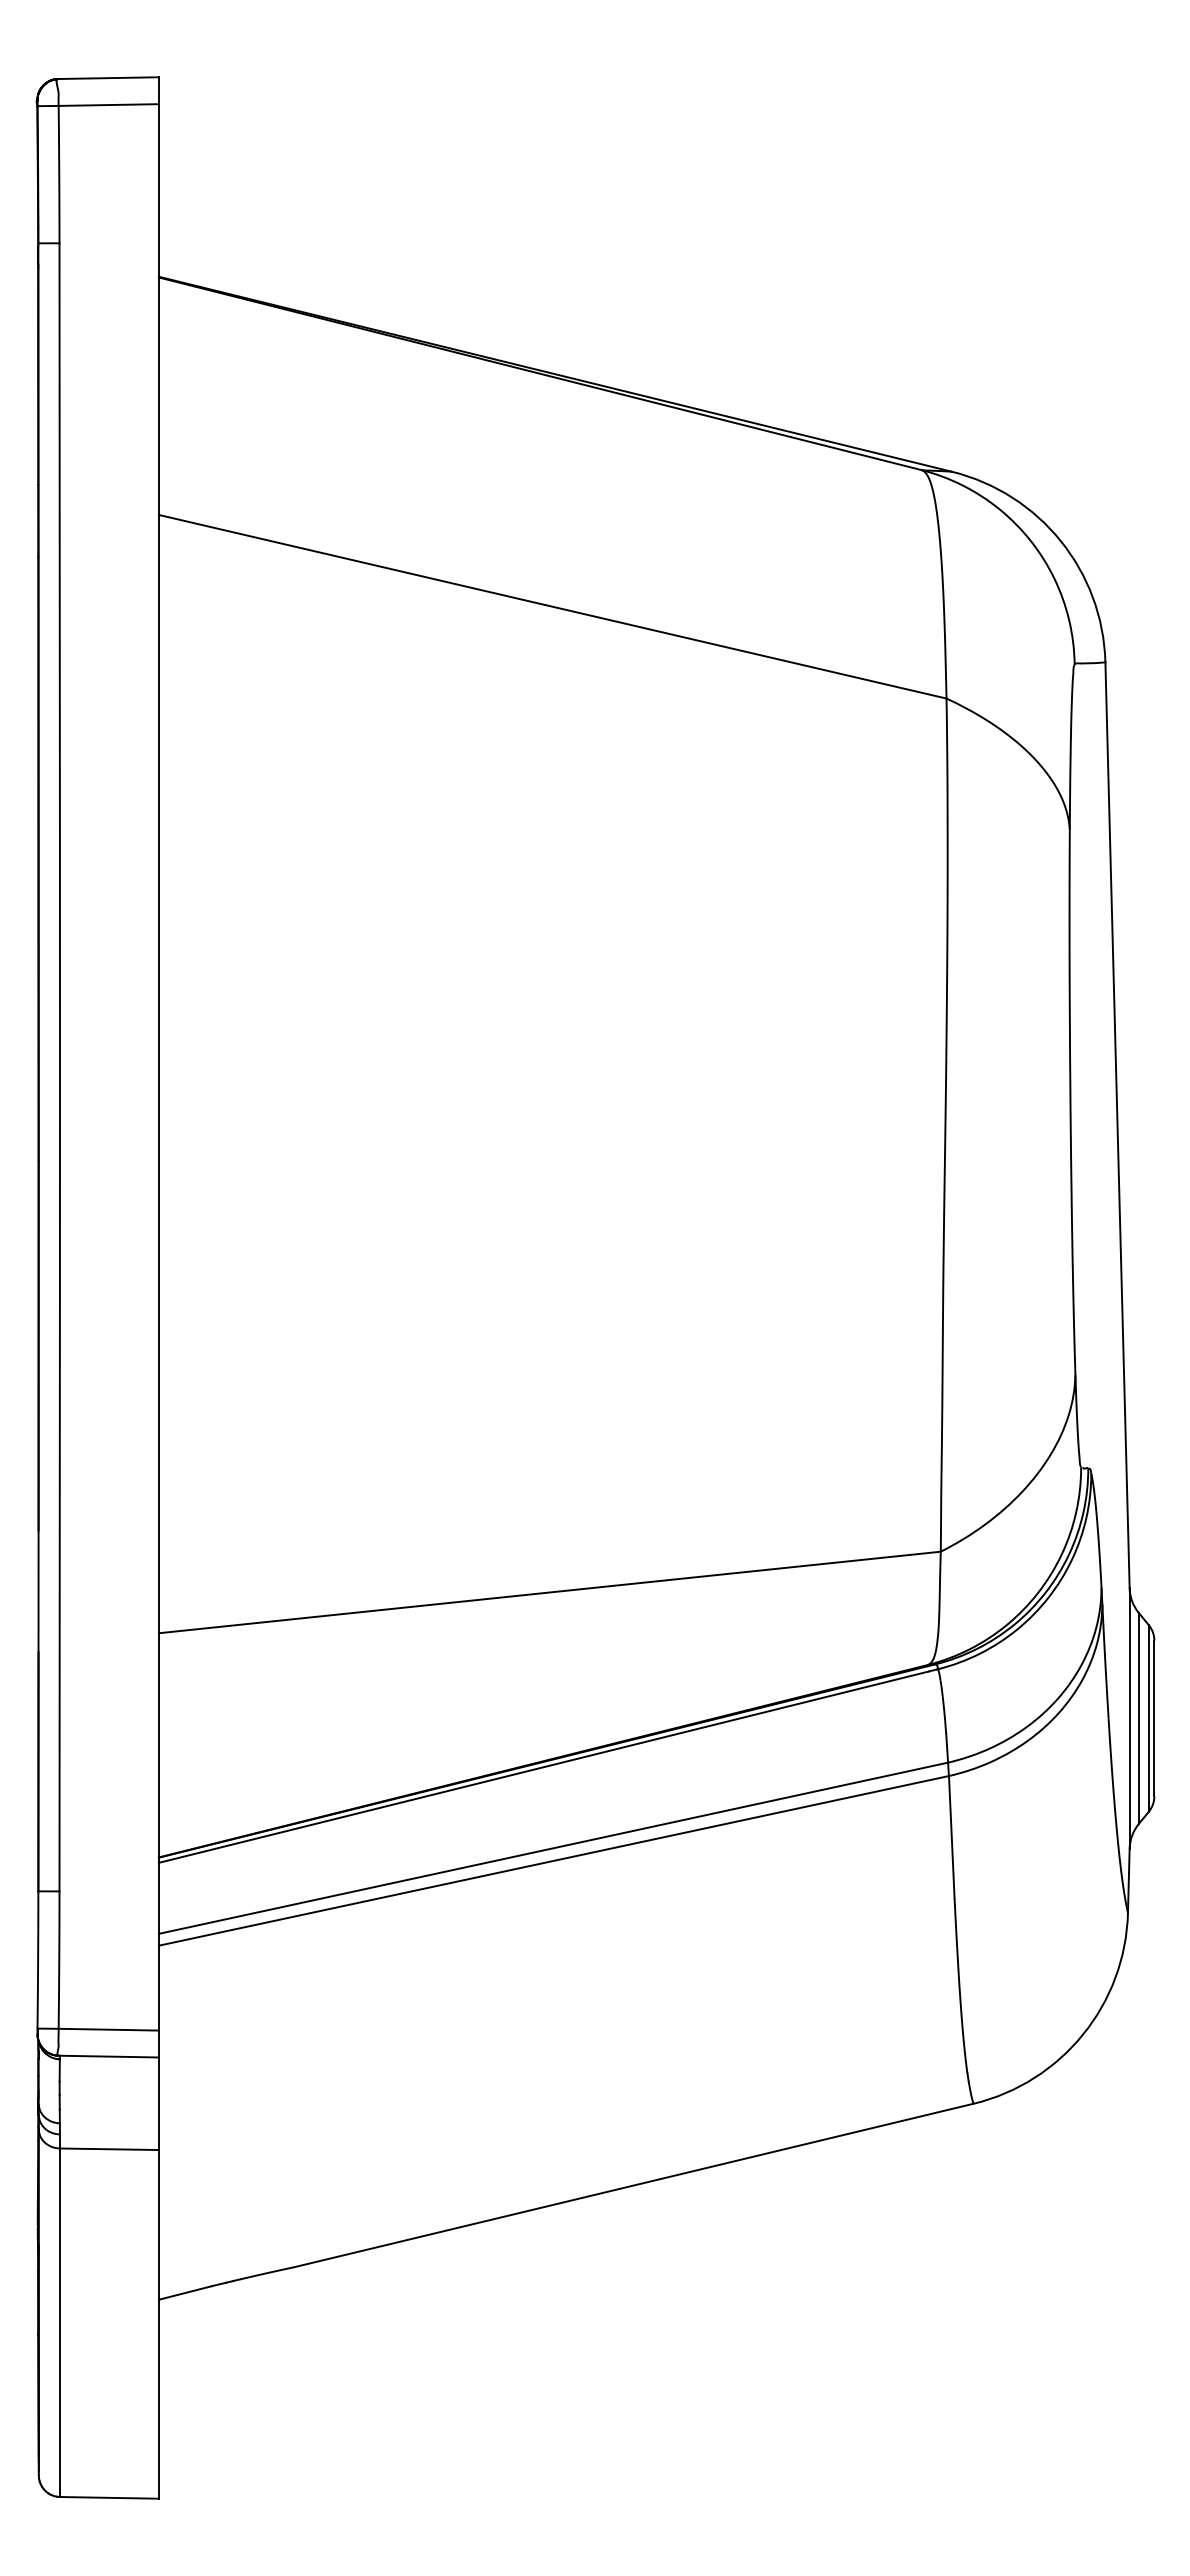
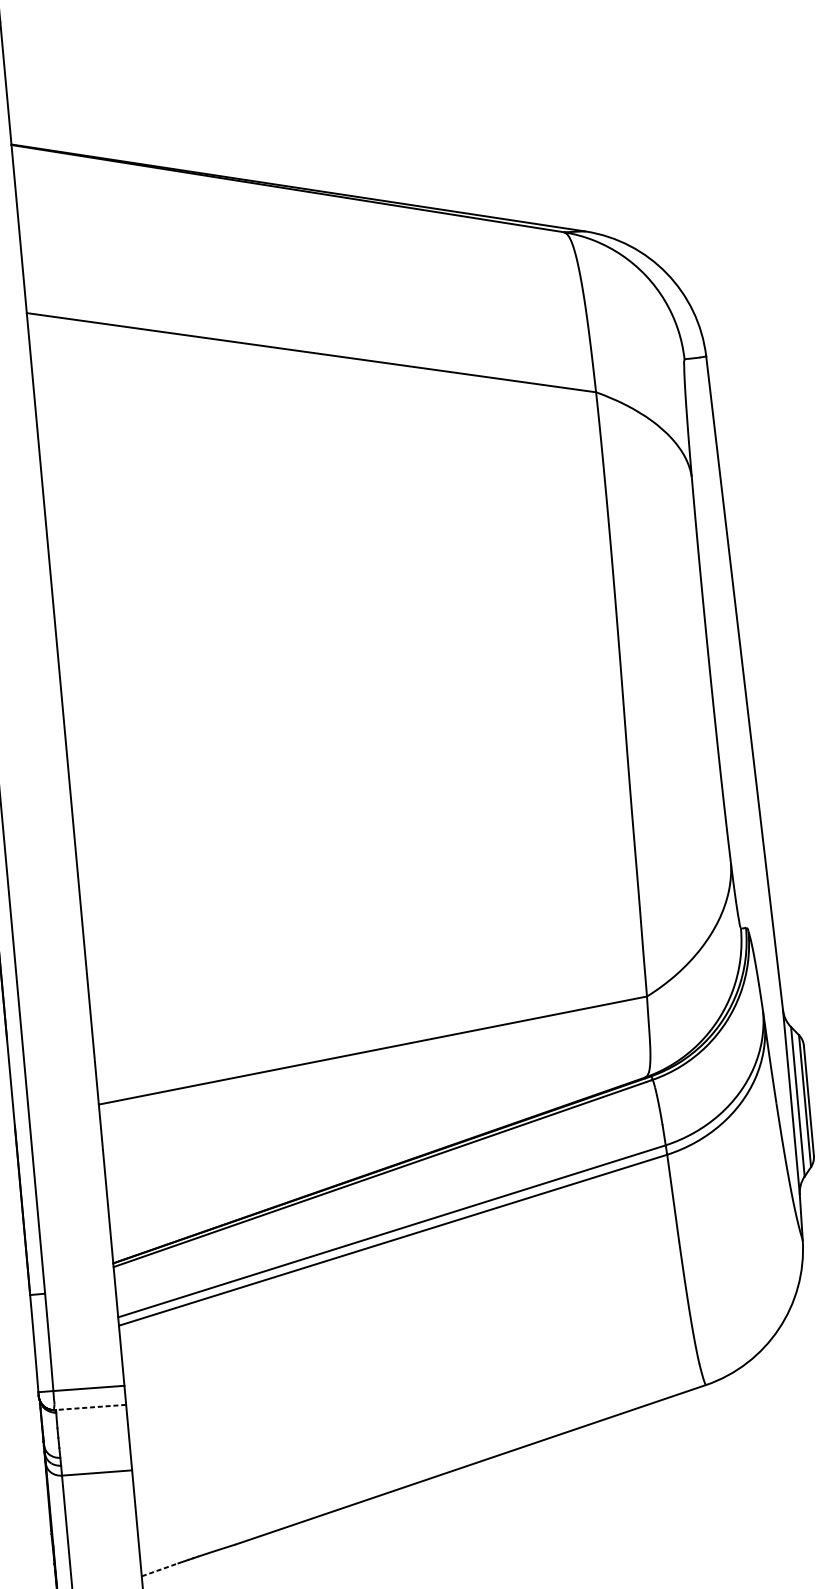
line: (108, 2056) -> (90, 1407), solid -> dashed
line: (185, 2292) -> (160, 1569), solid -> dashed

